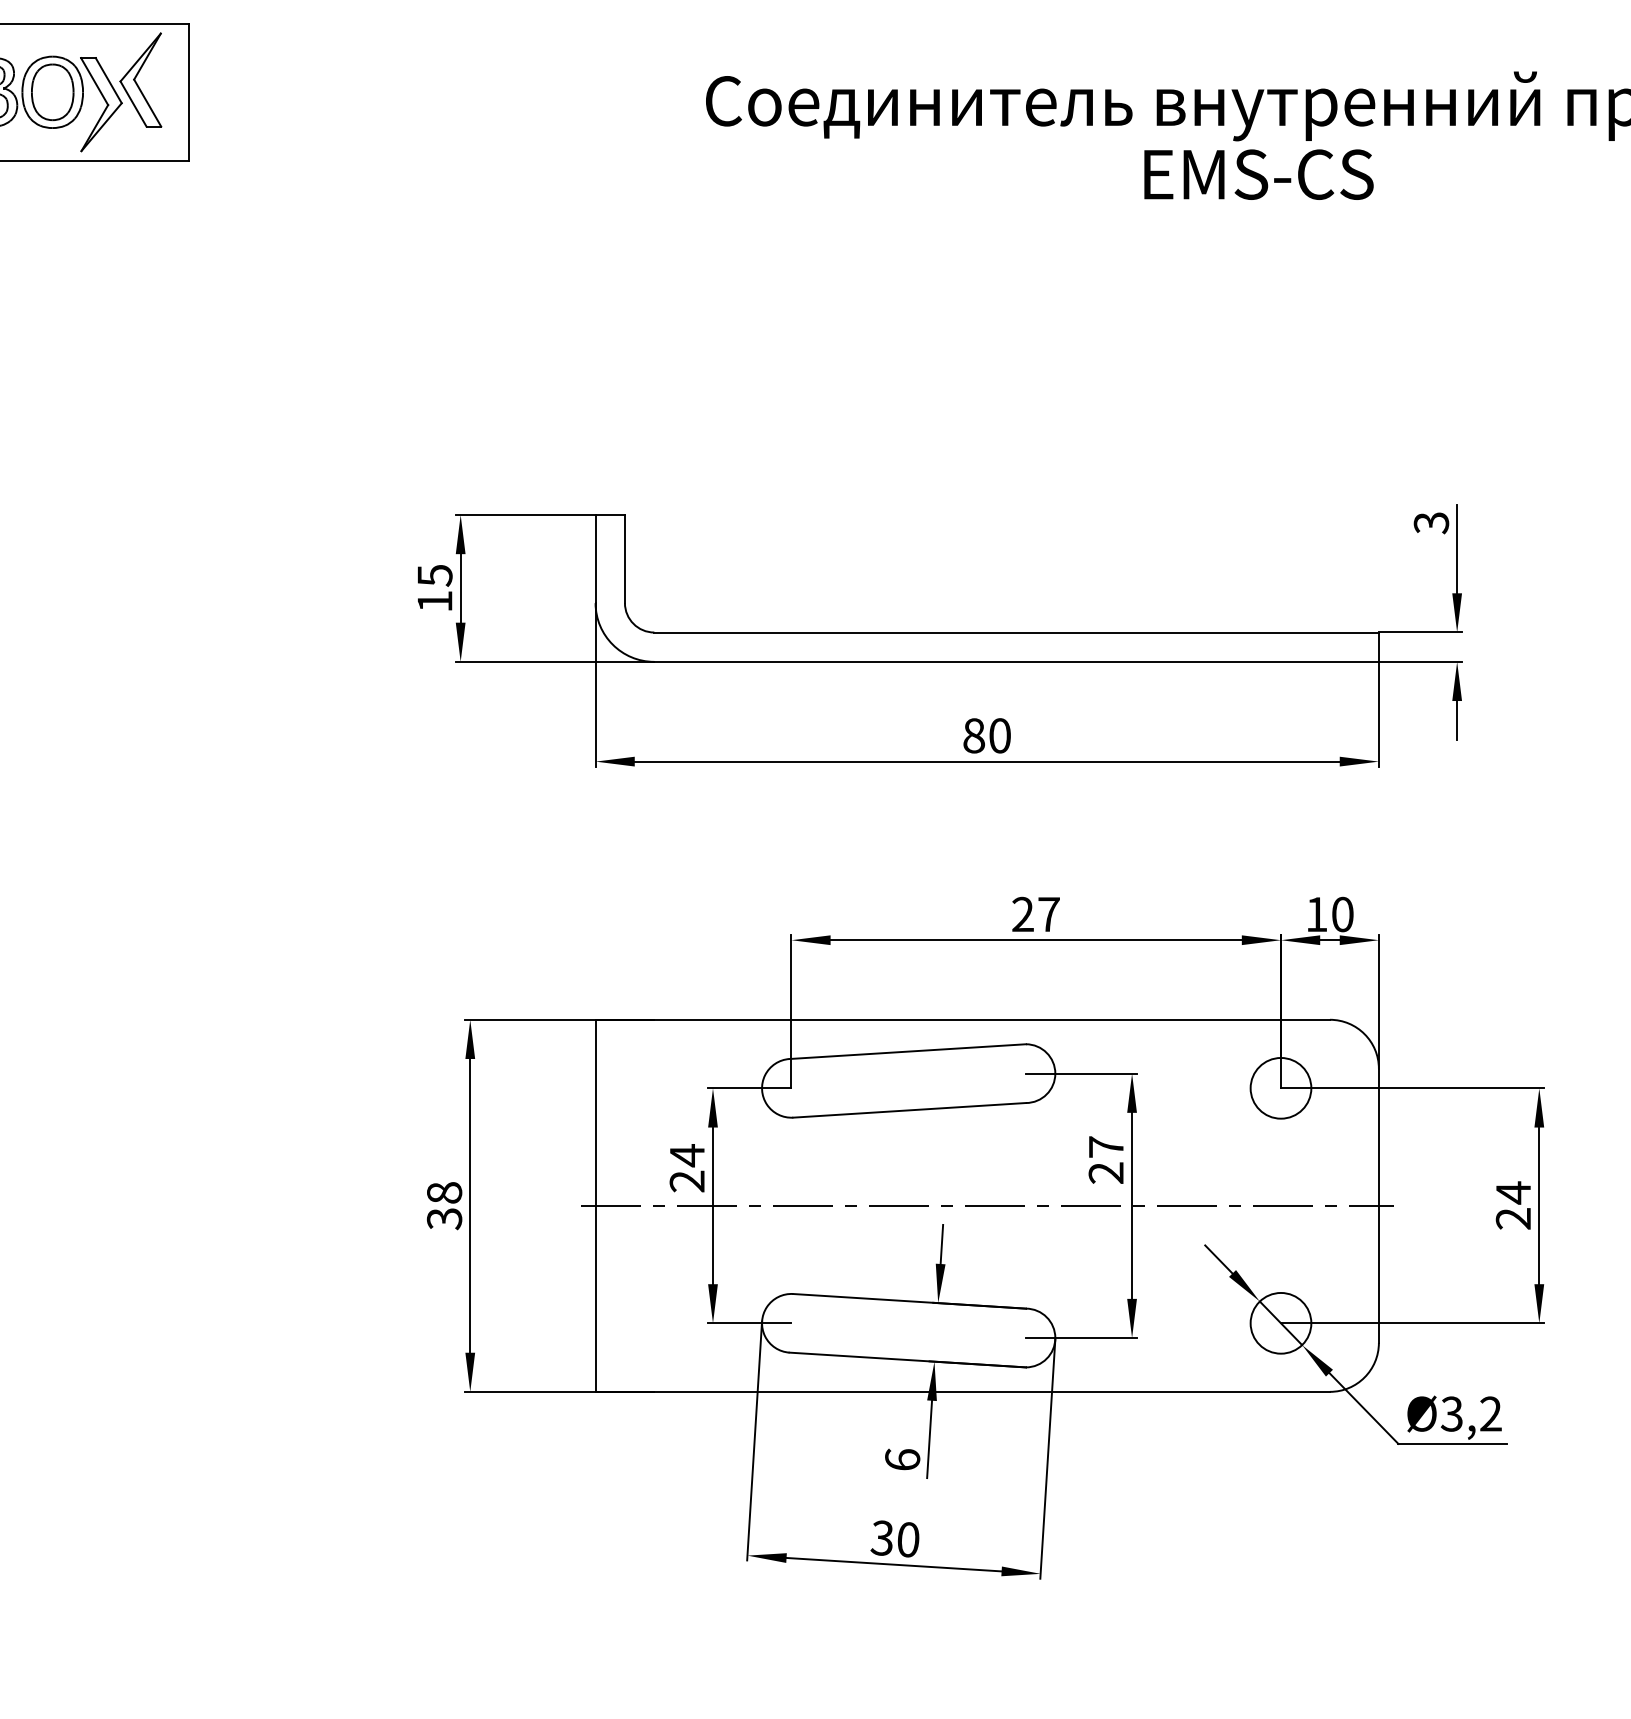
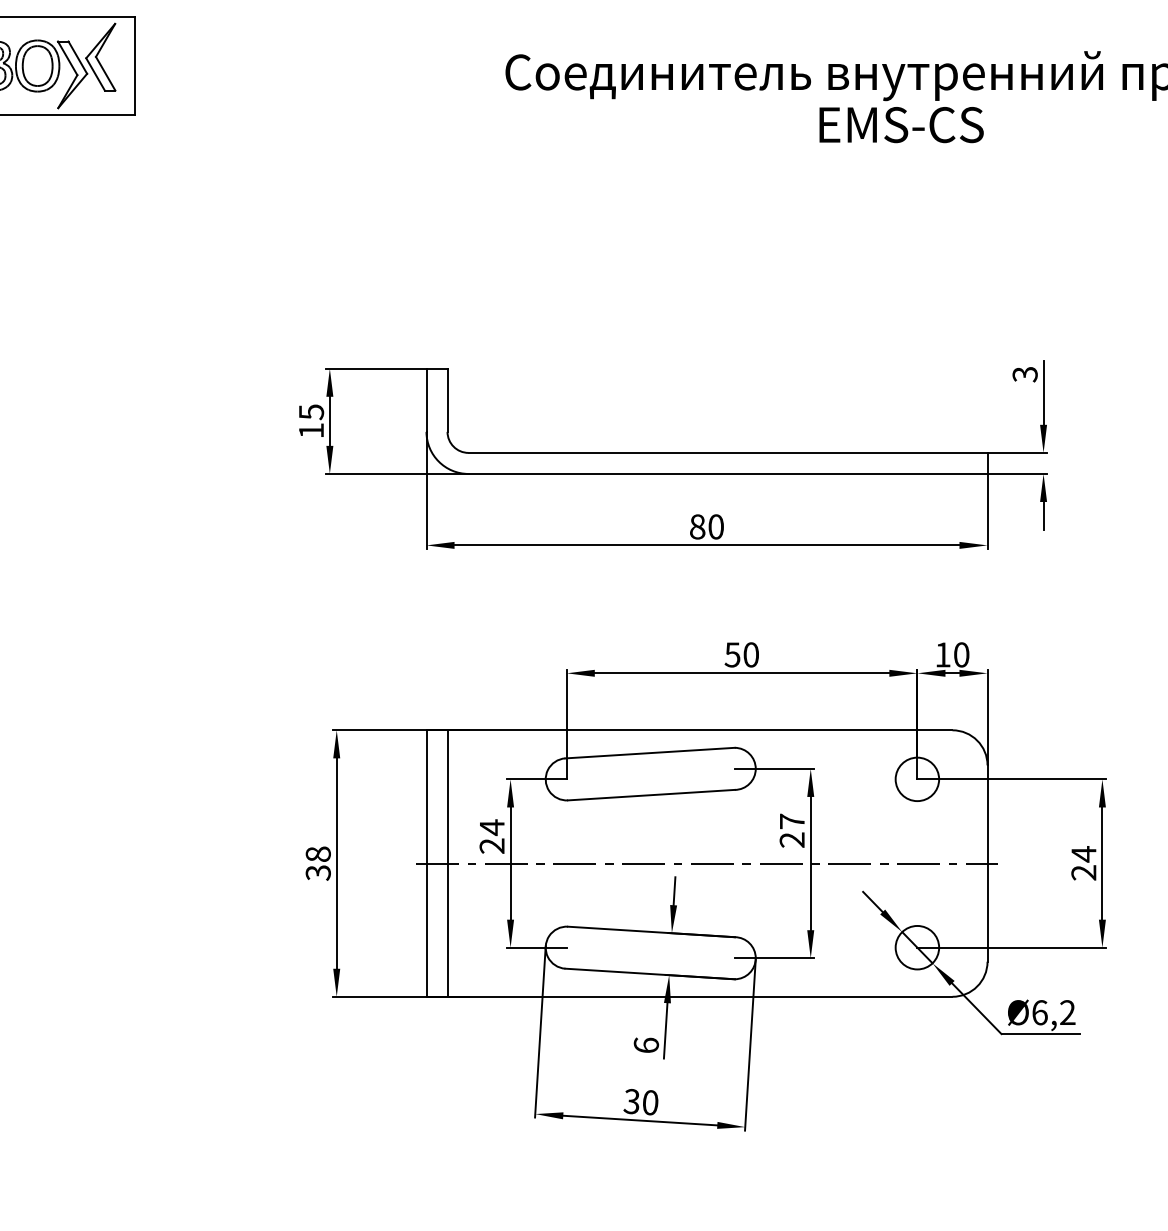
text: (1035, 913) -> (741, 654), 27 -> 50
line: (624, 1205) -> (447, 863), added
text: (1451, 1413) -> (1039, 1012), Ø3,2 -> Ø6,2

